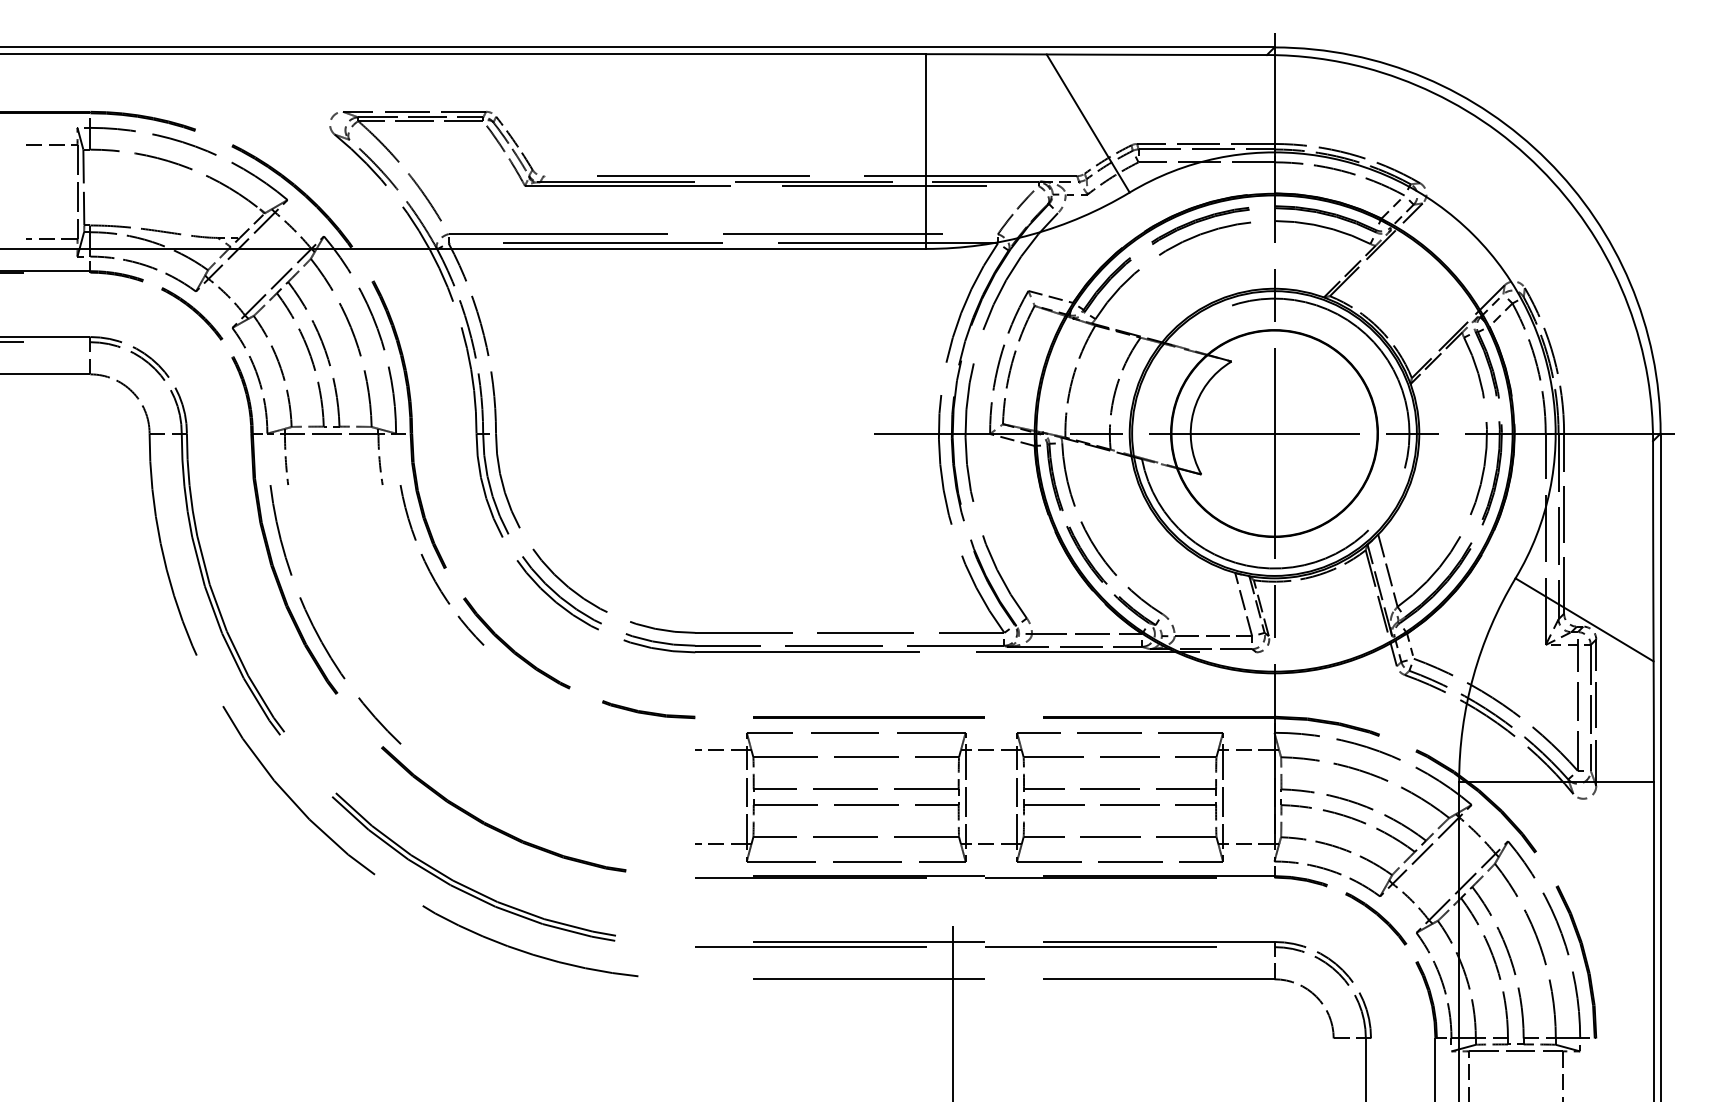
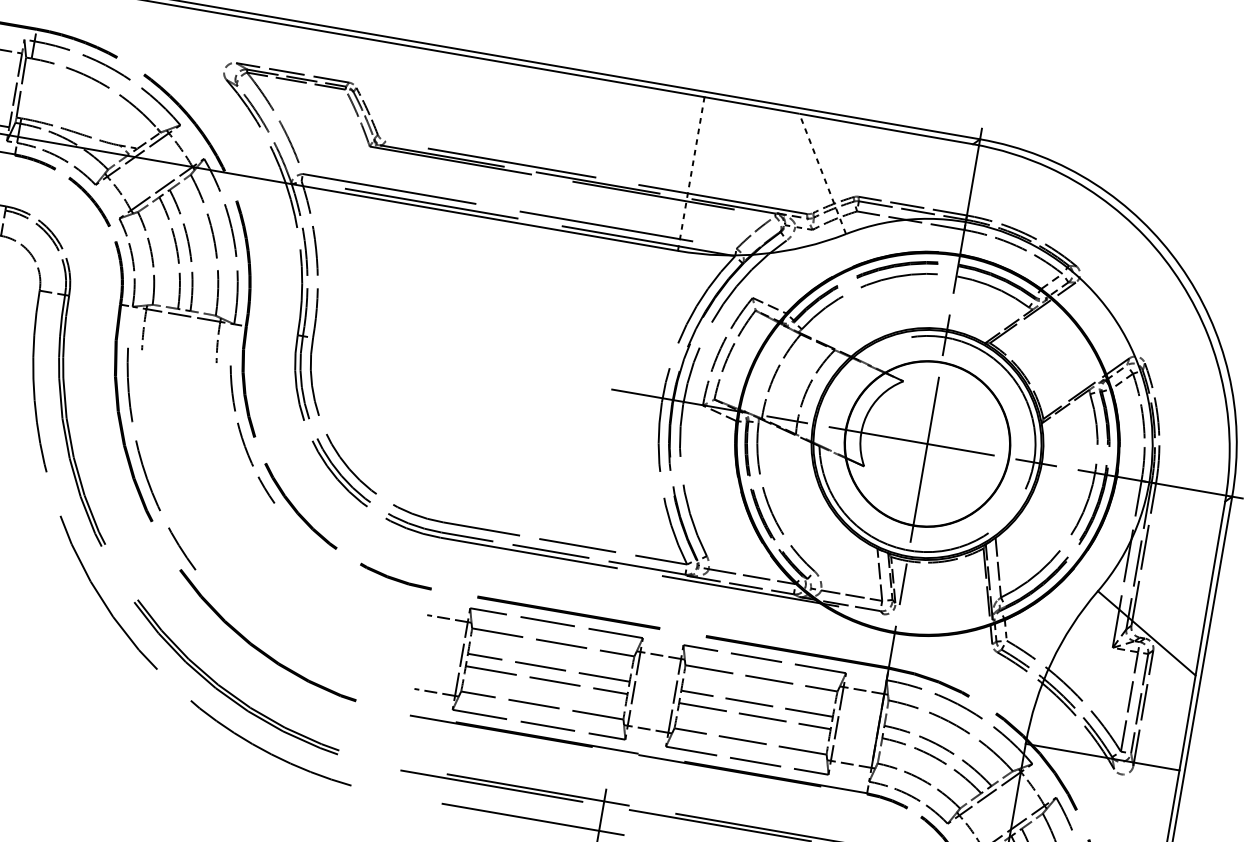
line: (1088, 123) -> (822, 173), solid -> dashed
line: (926, 151) -> (691, 173), solid -> dashed

